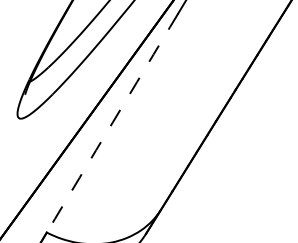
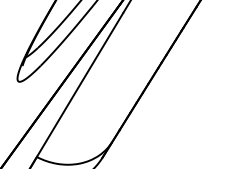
arc: (112, 122) -> (80, 84), dashed -> solid

